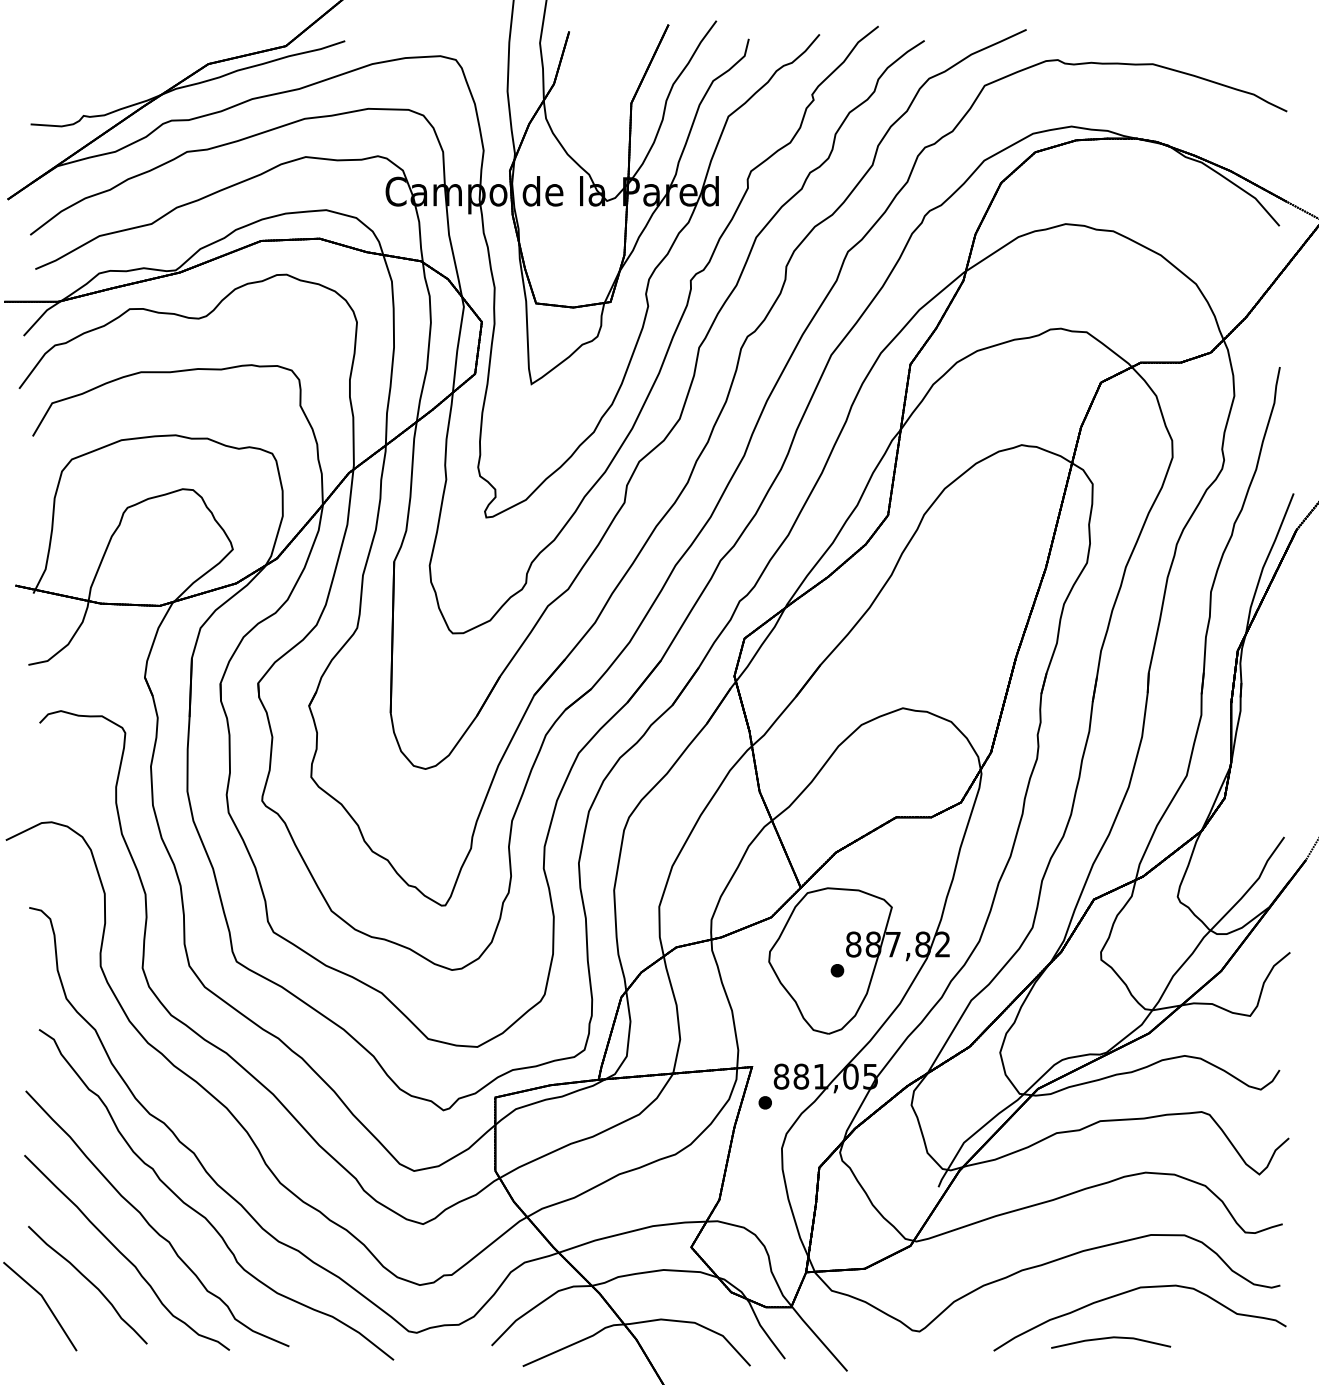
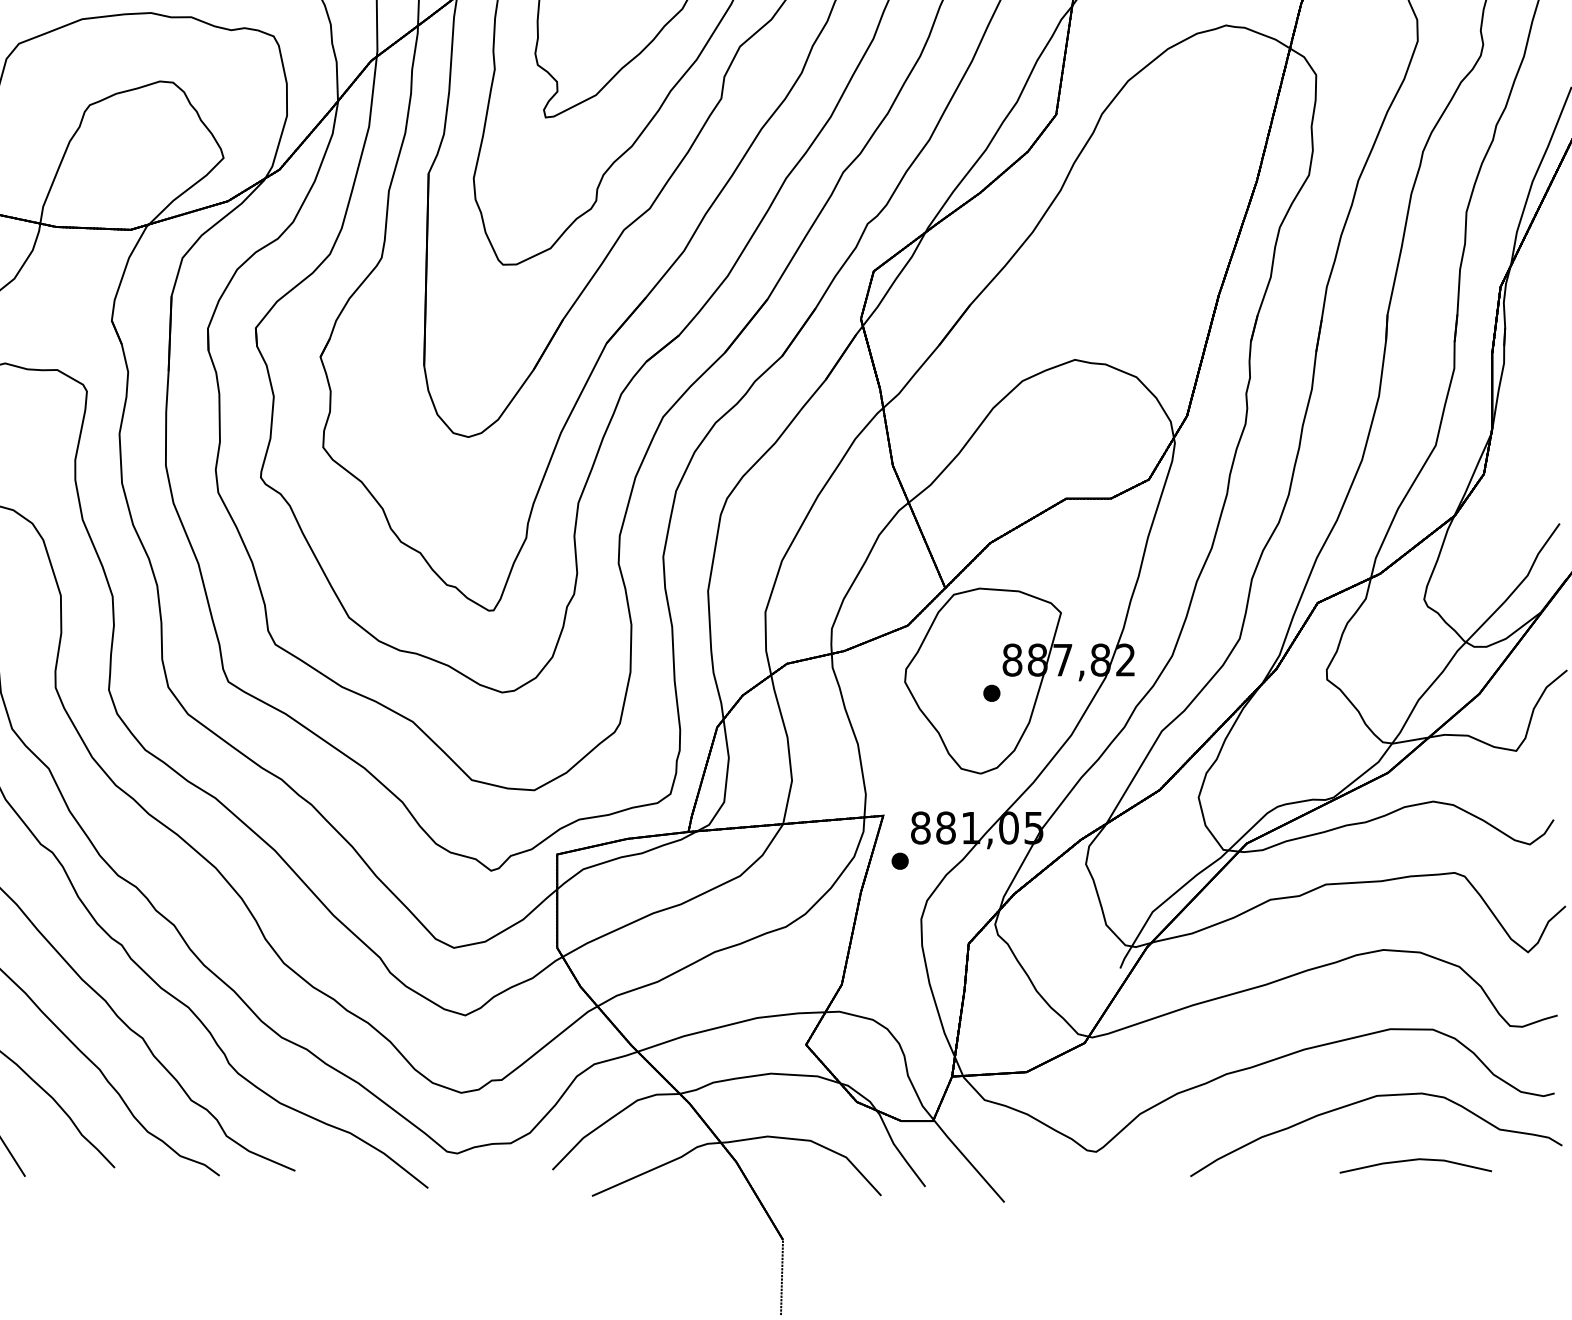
line: (1111, 1338) -> (1416, 1160), moved

